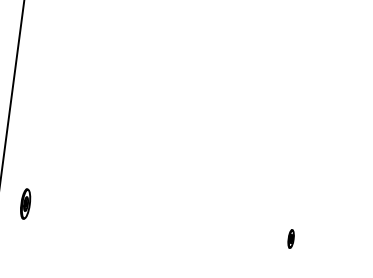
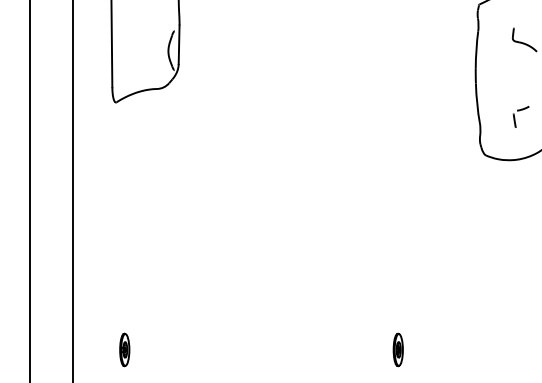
part: (25, 203) -> (124, 349), moved
part: (290, 238) -> (397, 349), size x1.67

